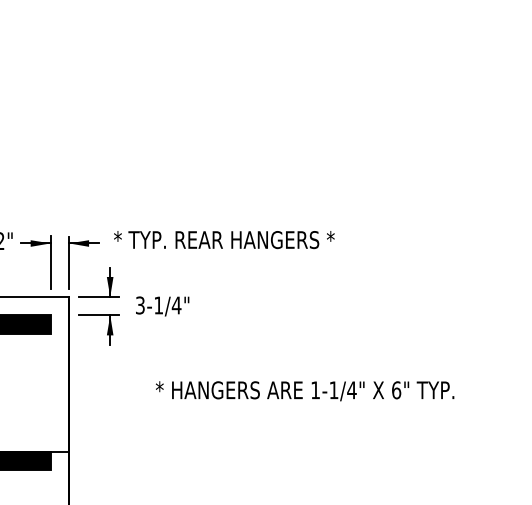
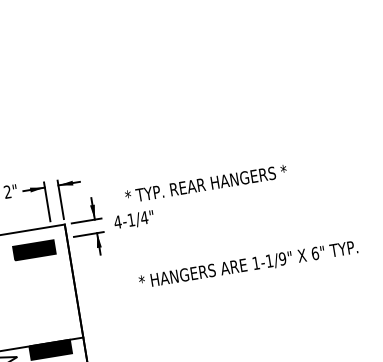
text: (224, 240) -> (206, 184), moved
text: (140, 305) -> (118, 222), 3-1/4" -> 4-1/4"
text: (351, 390) -> (282, 259), 1-1/4" -> 1-1/9"

